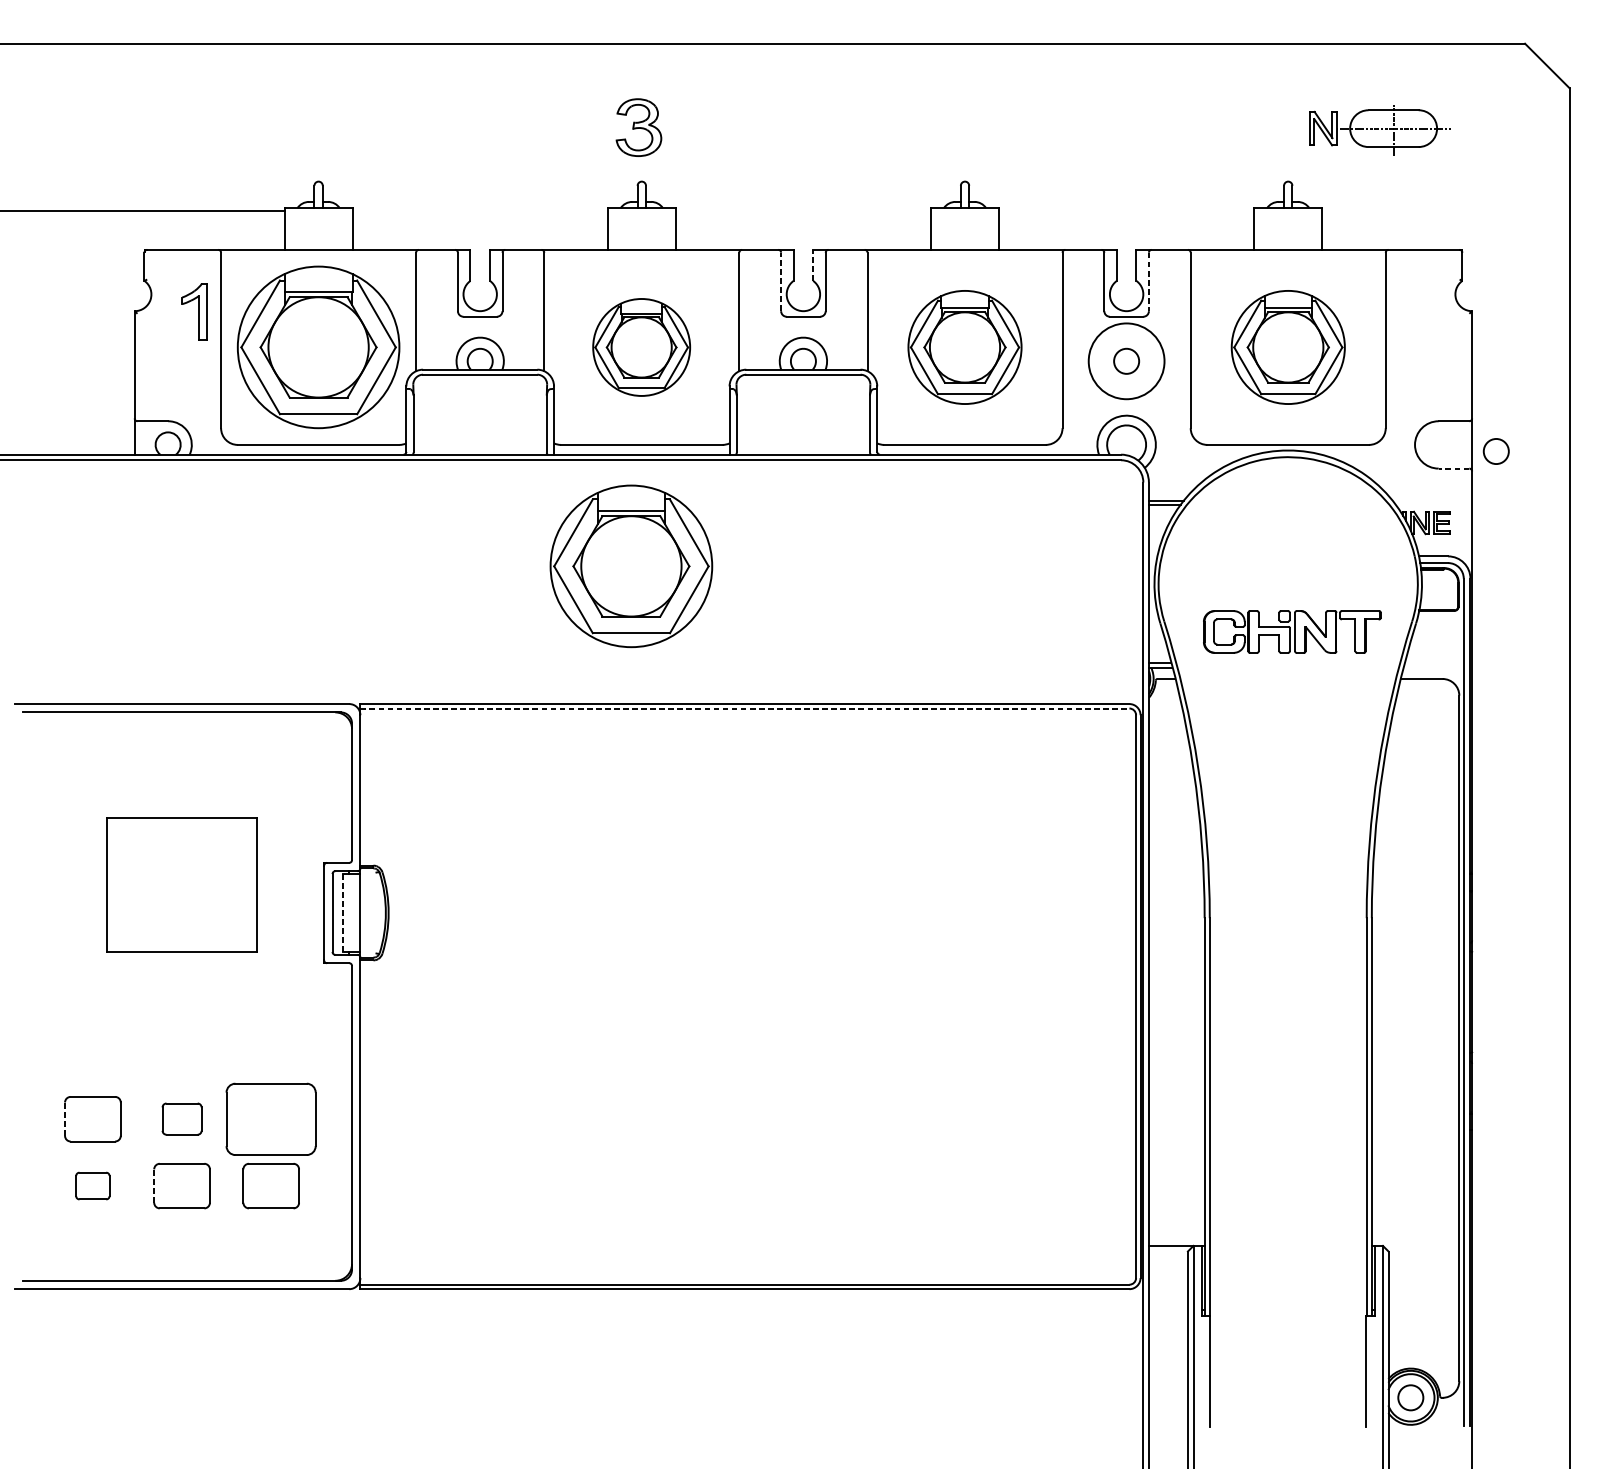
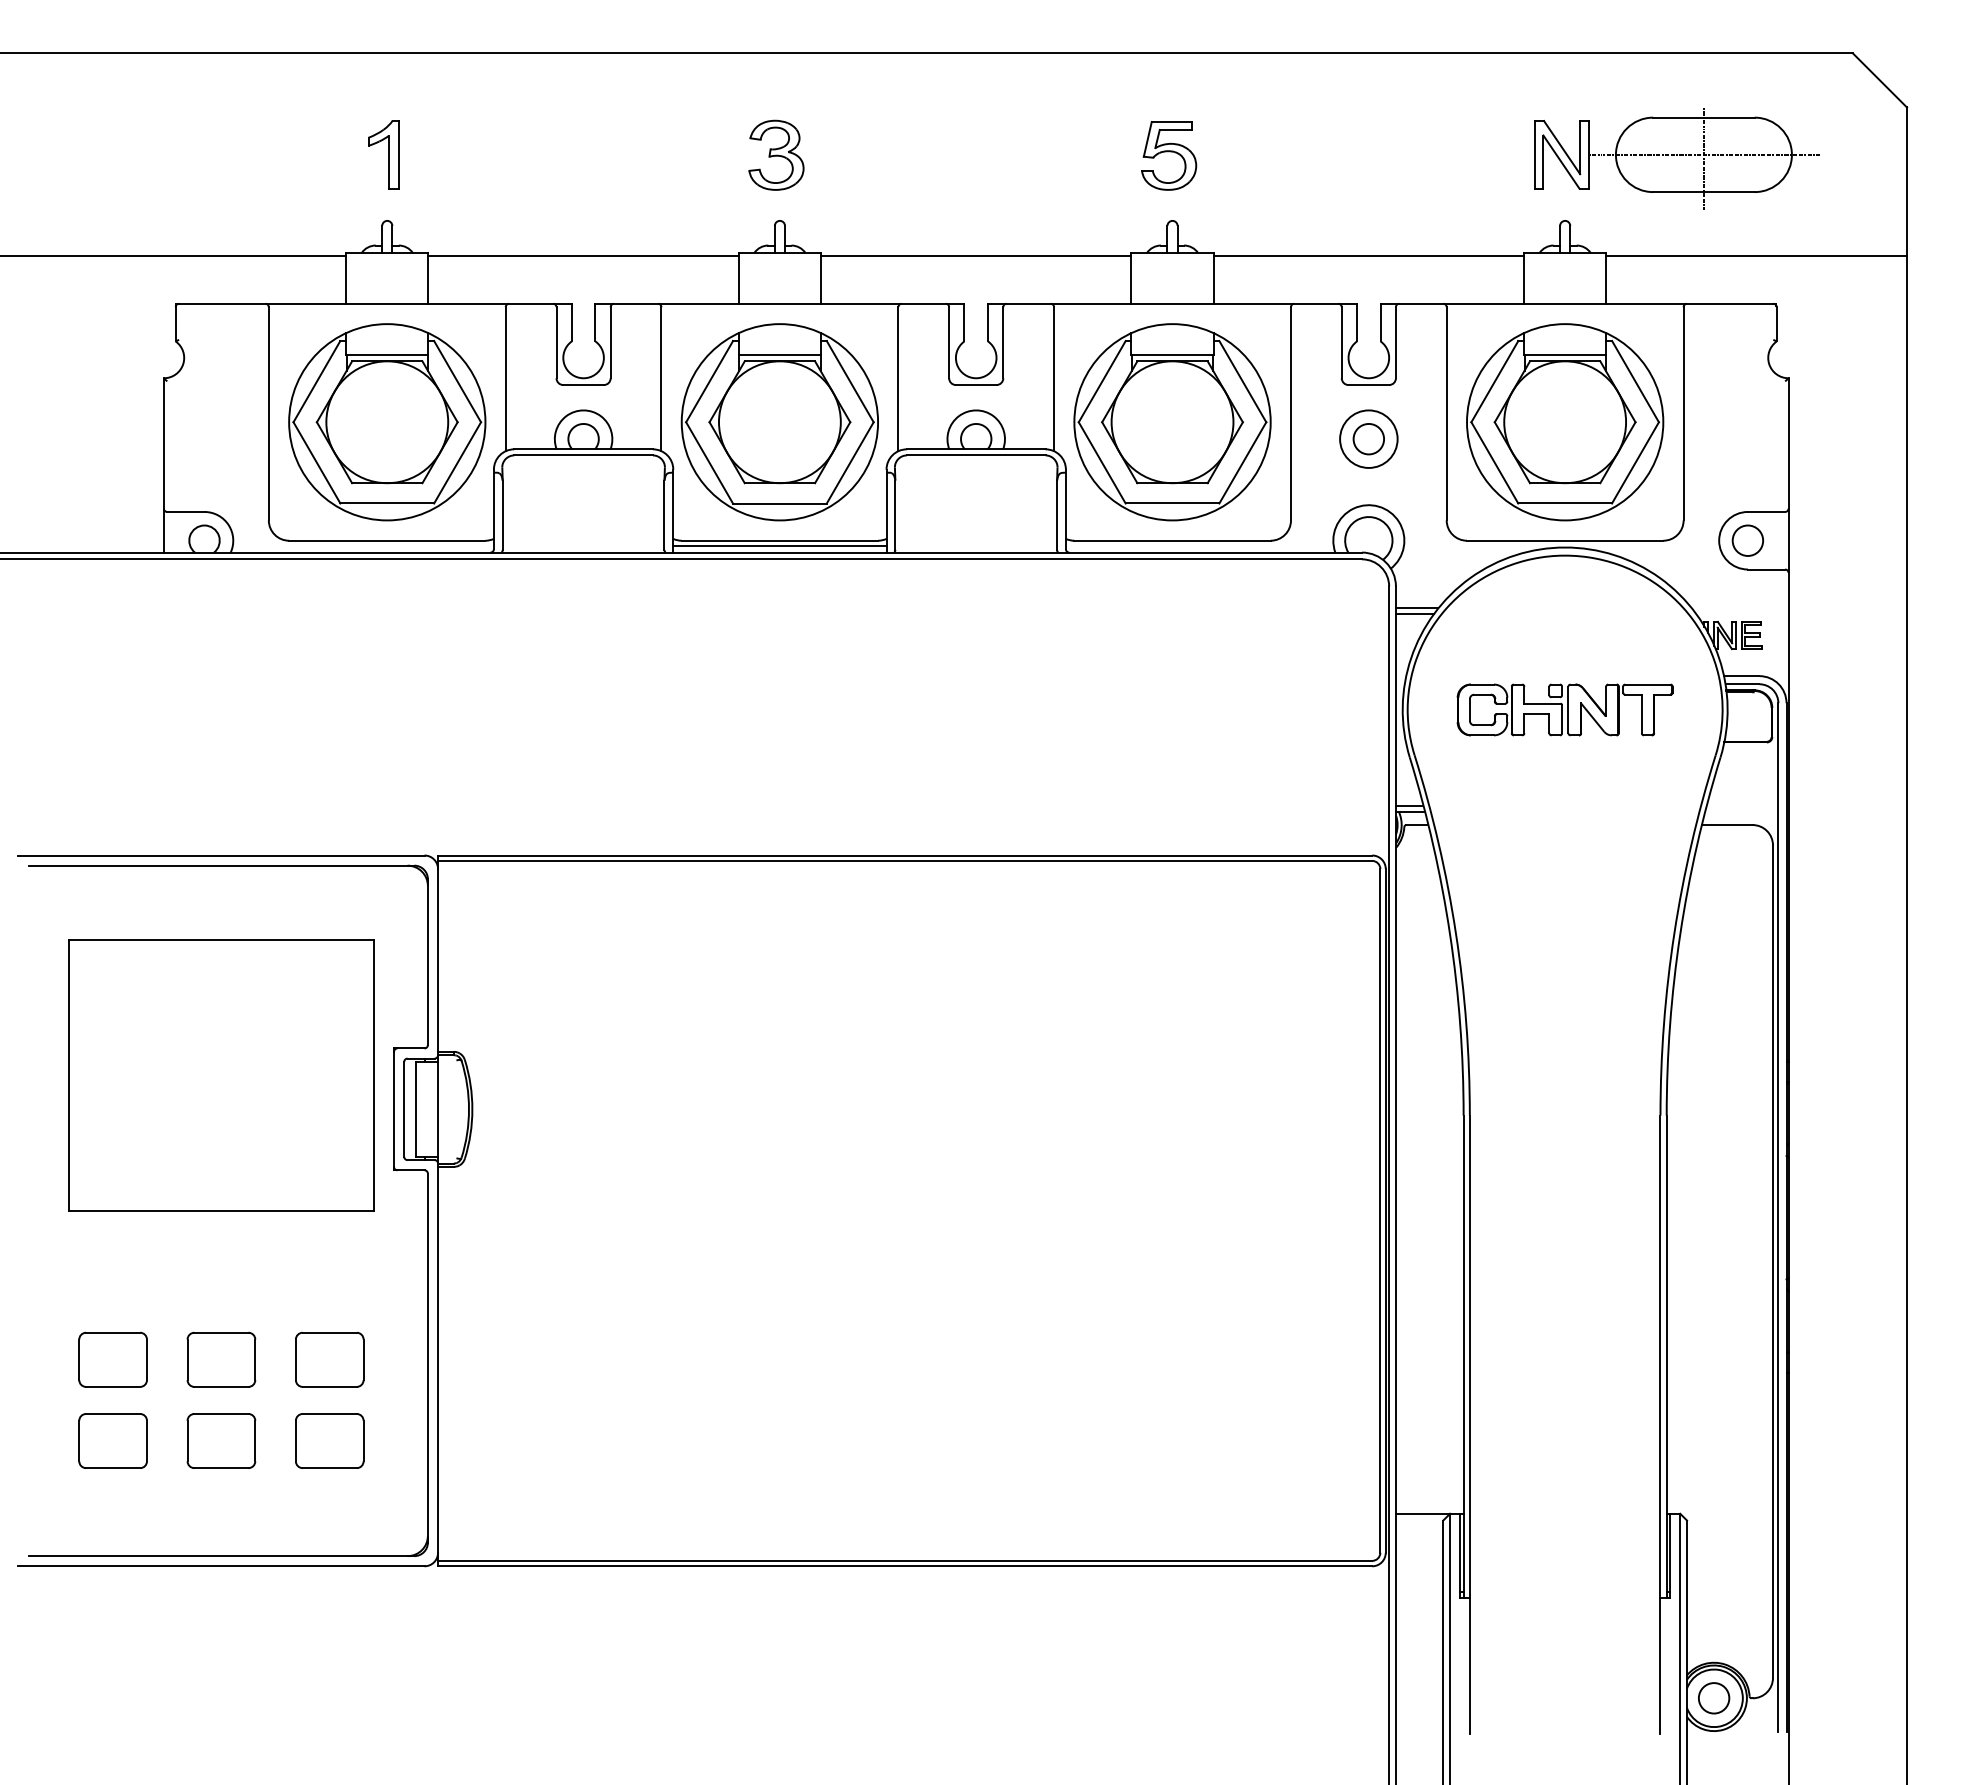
part: (962, 127) -> (1169, 155), added
part: (1379, 130) -> (1676, 158), size x1.67
line: (480, 210) -> (583, 256), added
line: (803, 210) -> (976, 256), added
line: (1126, 210) -> (1368, 256), added
line: (1445, 210) -> (1756, 256), added
line: (813, 265) -> (988, 322), dashed -> solid
line: (781, 281) -> (949, 342), dashed -> solid
line: (1148, 281) -> (1395, 342), dashed -> solid
part: (194, 311) -> (383, 154), moved
part: (641, 347) -> (779, 422), size x1.67
part: (964, 347) -> (1172, 422), size x1.43
part: (1288, 347) -> (1565, 422), size x1.43
circle: (1126, 360) -> (1368, 438), size x0.62
line: (641, 448) -> (779, 545), added
circle: (1495, 451) -> (1747, 540), moved
line: (1453, 468) -> (1766, 569), dashed -> solid
part: (631, 566) -> (767, 688), removed
part: (1291, 631) -> (1564, 709), moved
line: (745, 708) -> (905, 860), dashed -> solid
part: (182, 885) -> (221, 1075), size x1.67
line: (342, 913) -> (416, 1109), dashed -> solid
line: (65, 1118) -> (79, 1359), dashed -> solid
part: (182, 1118) -> (221, 1359), size x1.43
part: (271, 1118) -> (329, 1359), size x0.62
part: (92, 1185) -> (112, 1440), size x1.67
line: (154, 1185) -> (187, 1440), dashed -> solid

